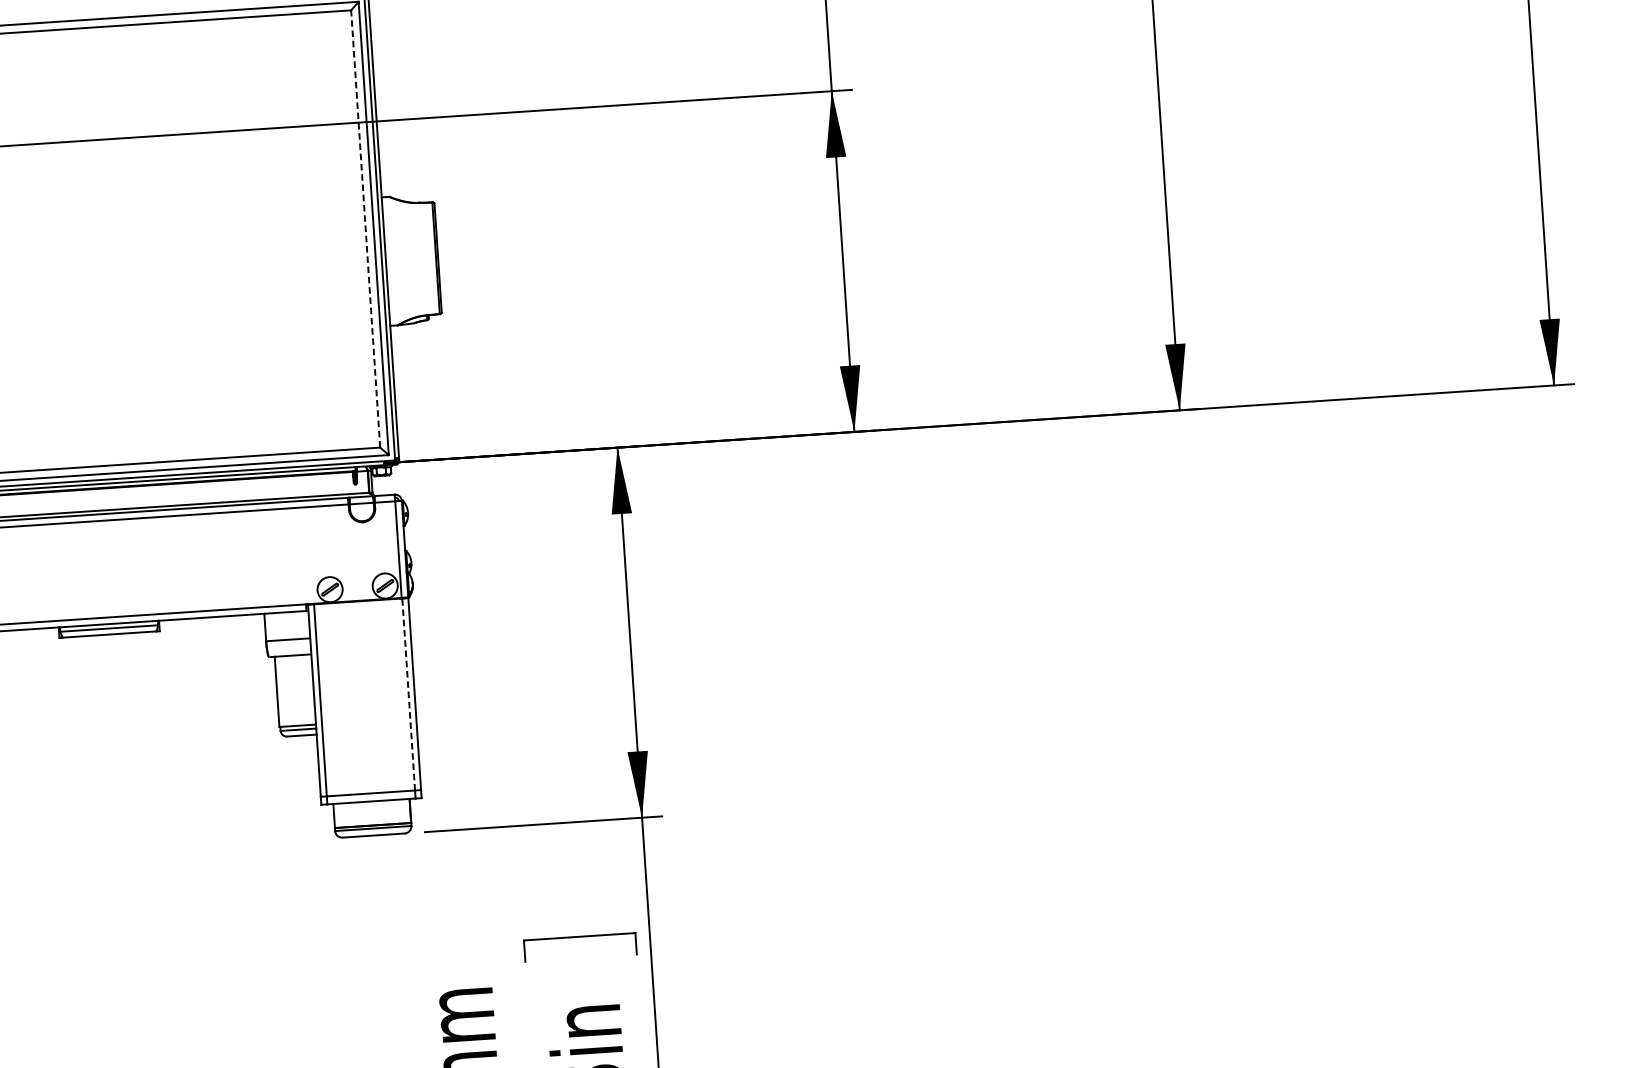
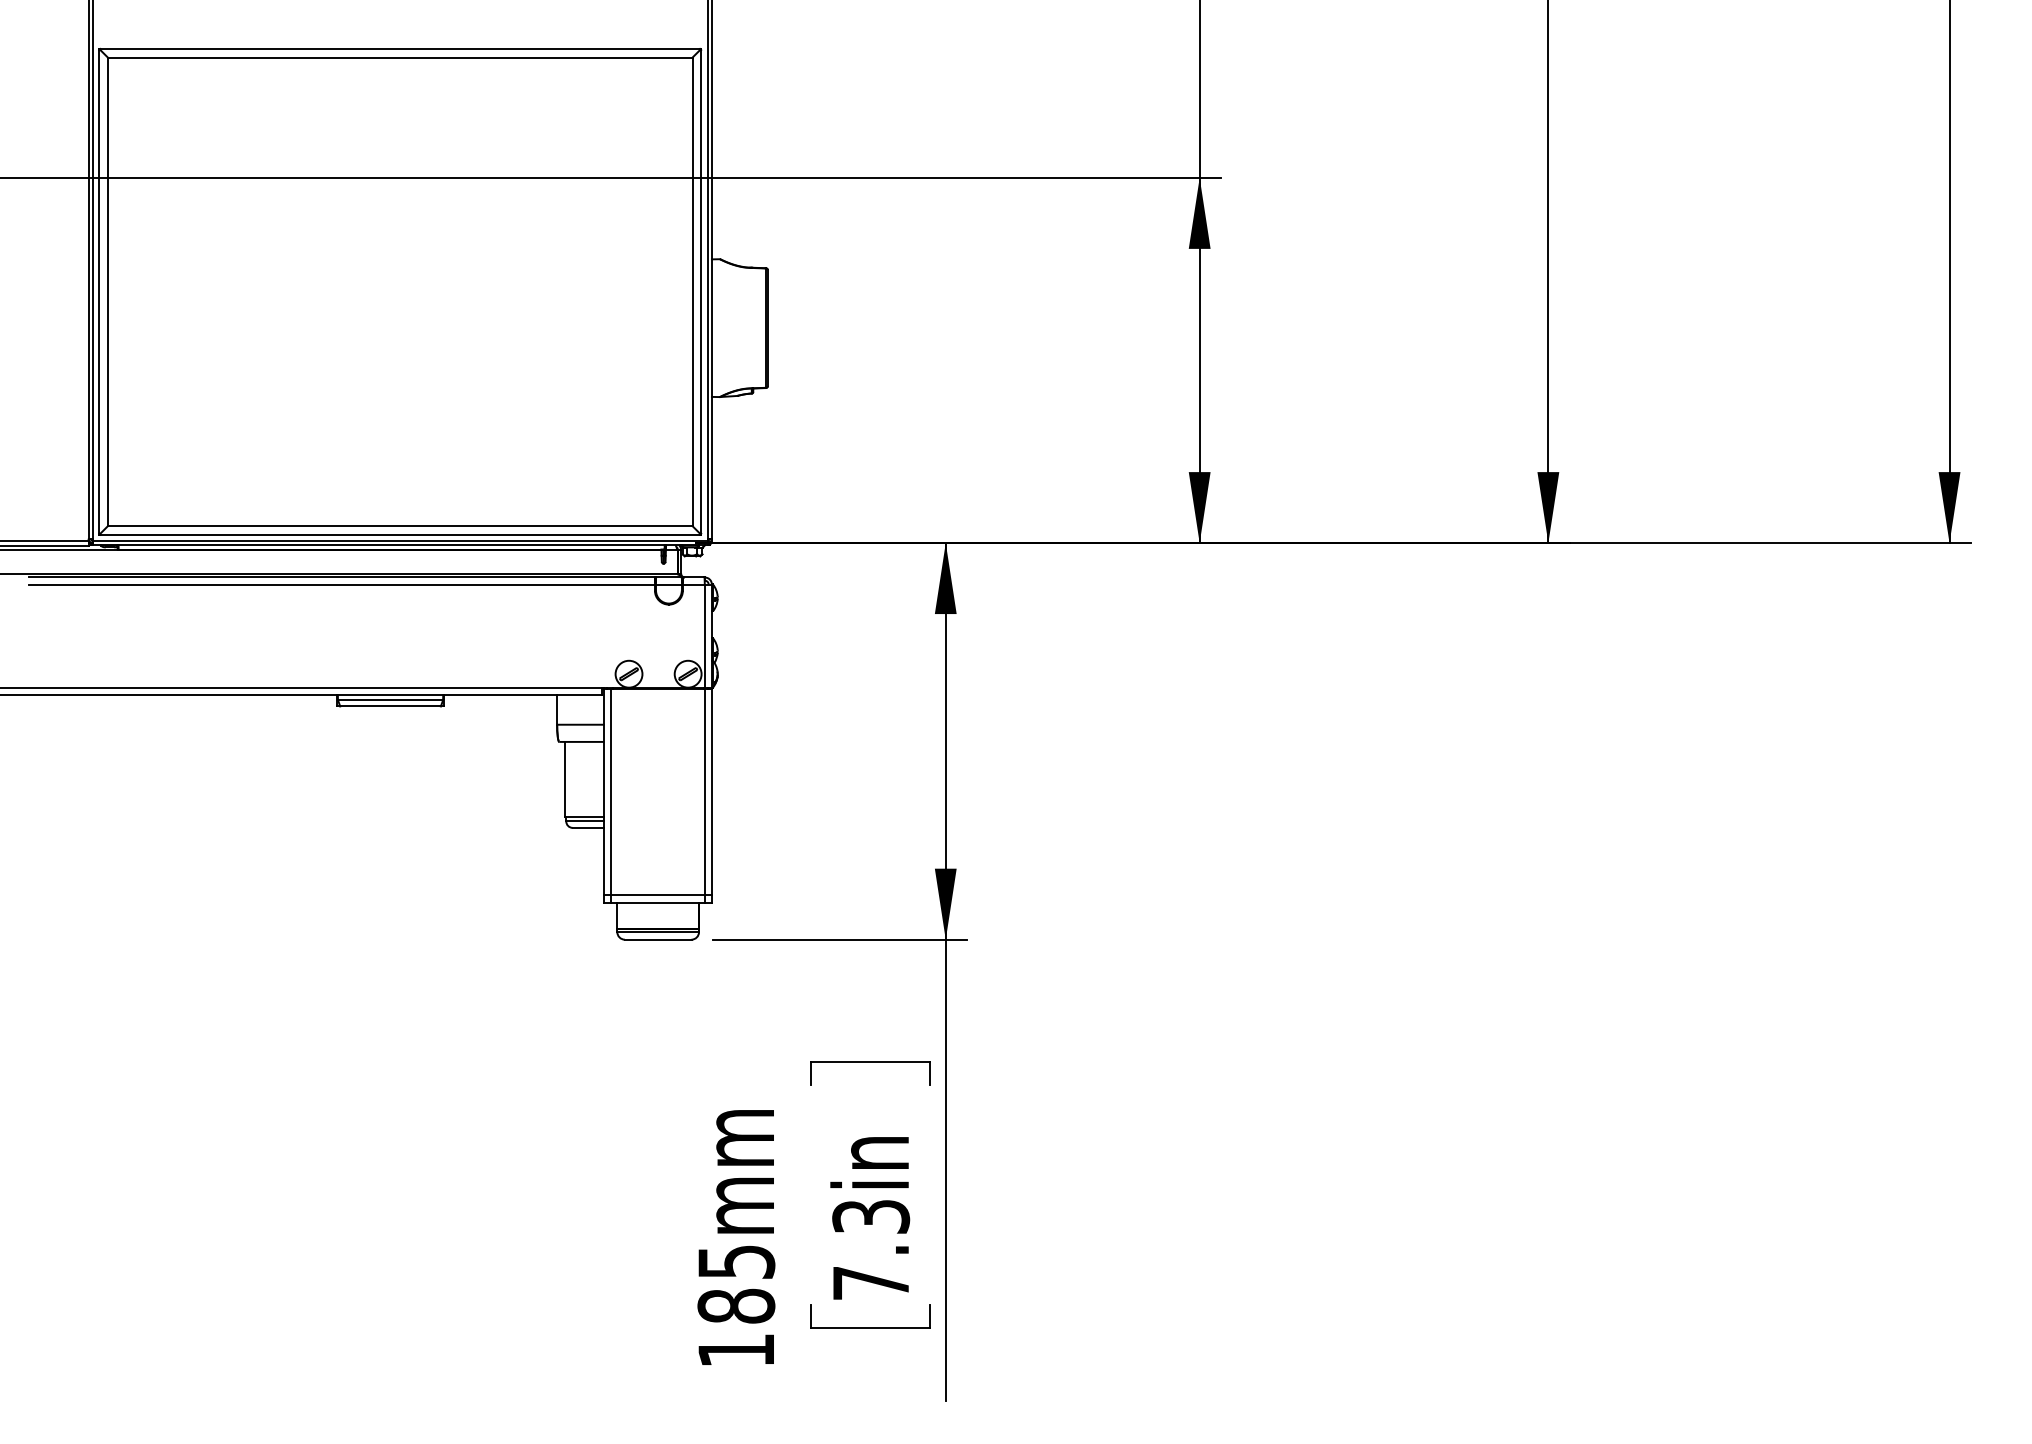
line: (365, 228) -> (692, 291), dashed -> solid
line: (408, 694) -> (705, 791), dashed -> solid

